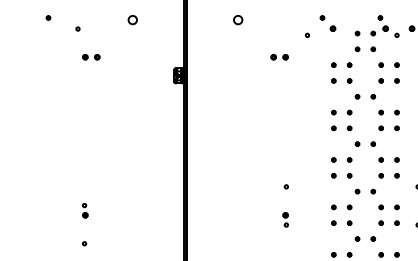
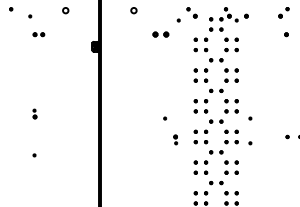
part: (279, 56) -> (160, 34), size x1.4
part: (84, 209) -> (34, 113), moved
part: (285, 219) -> (175, 139), moved

